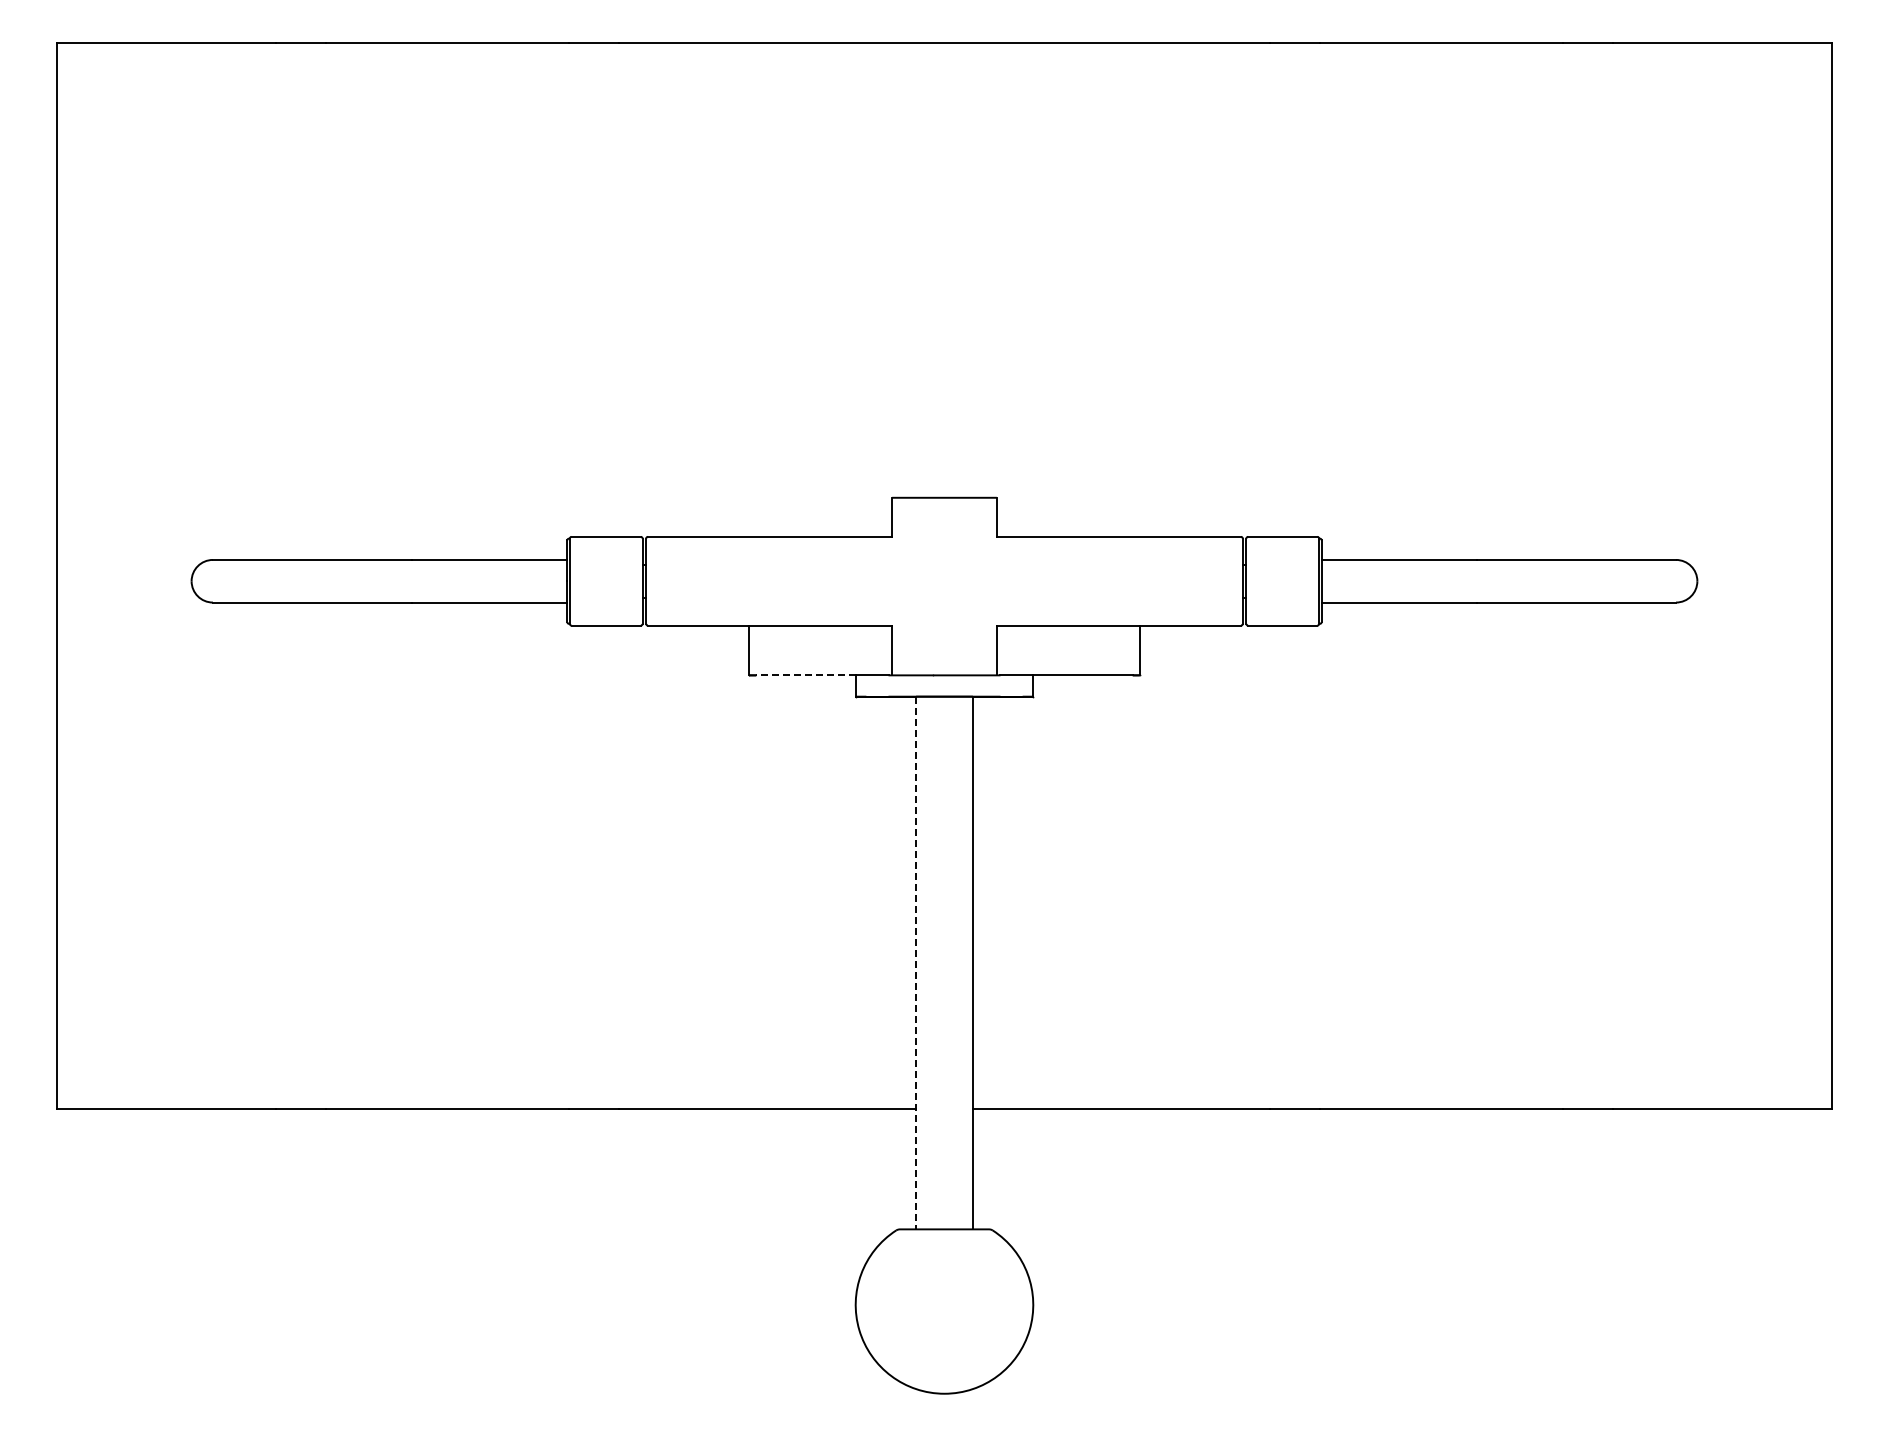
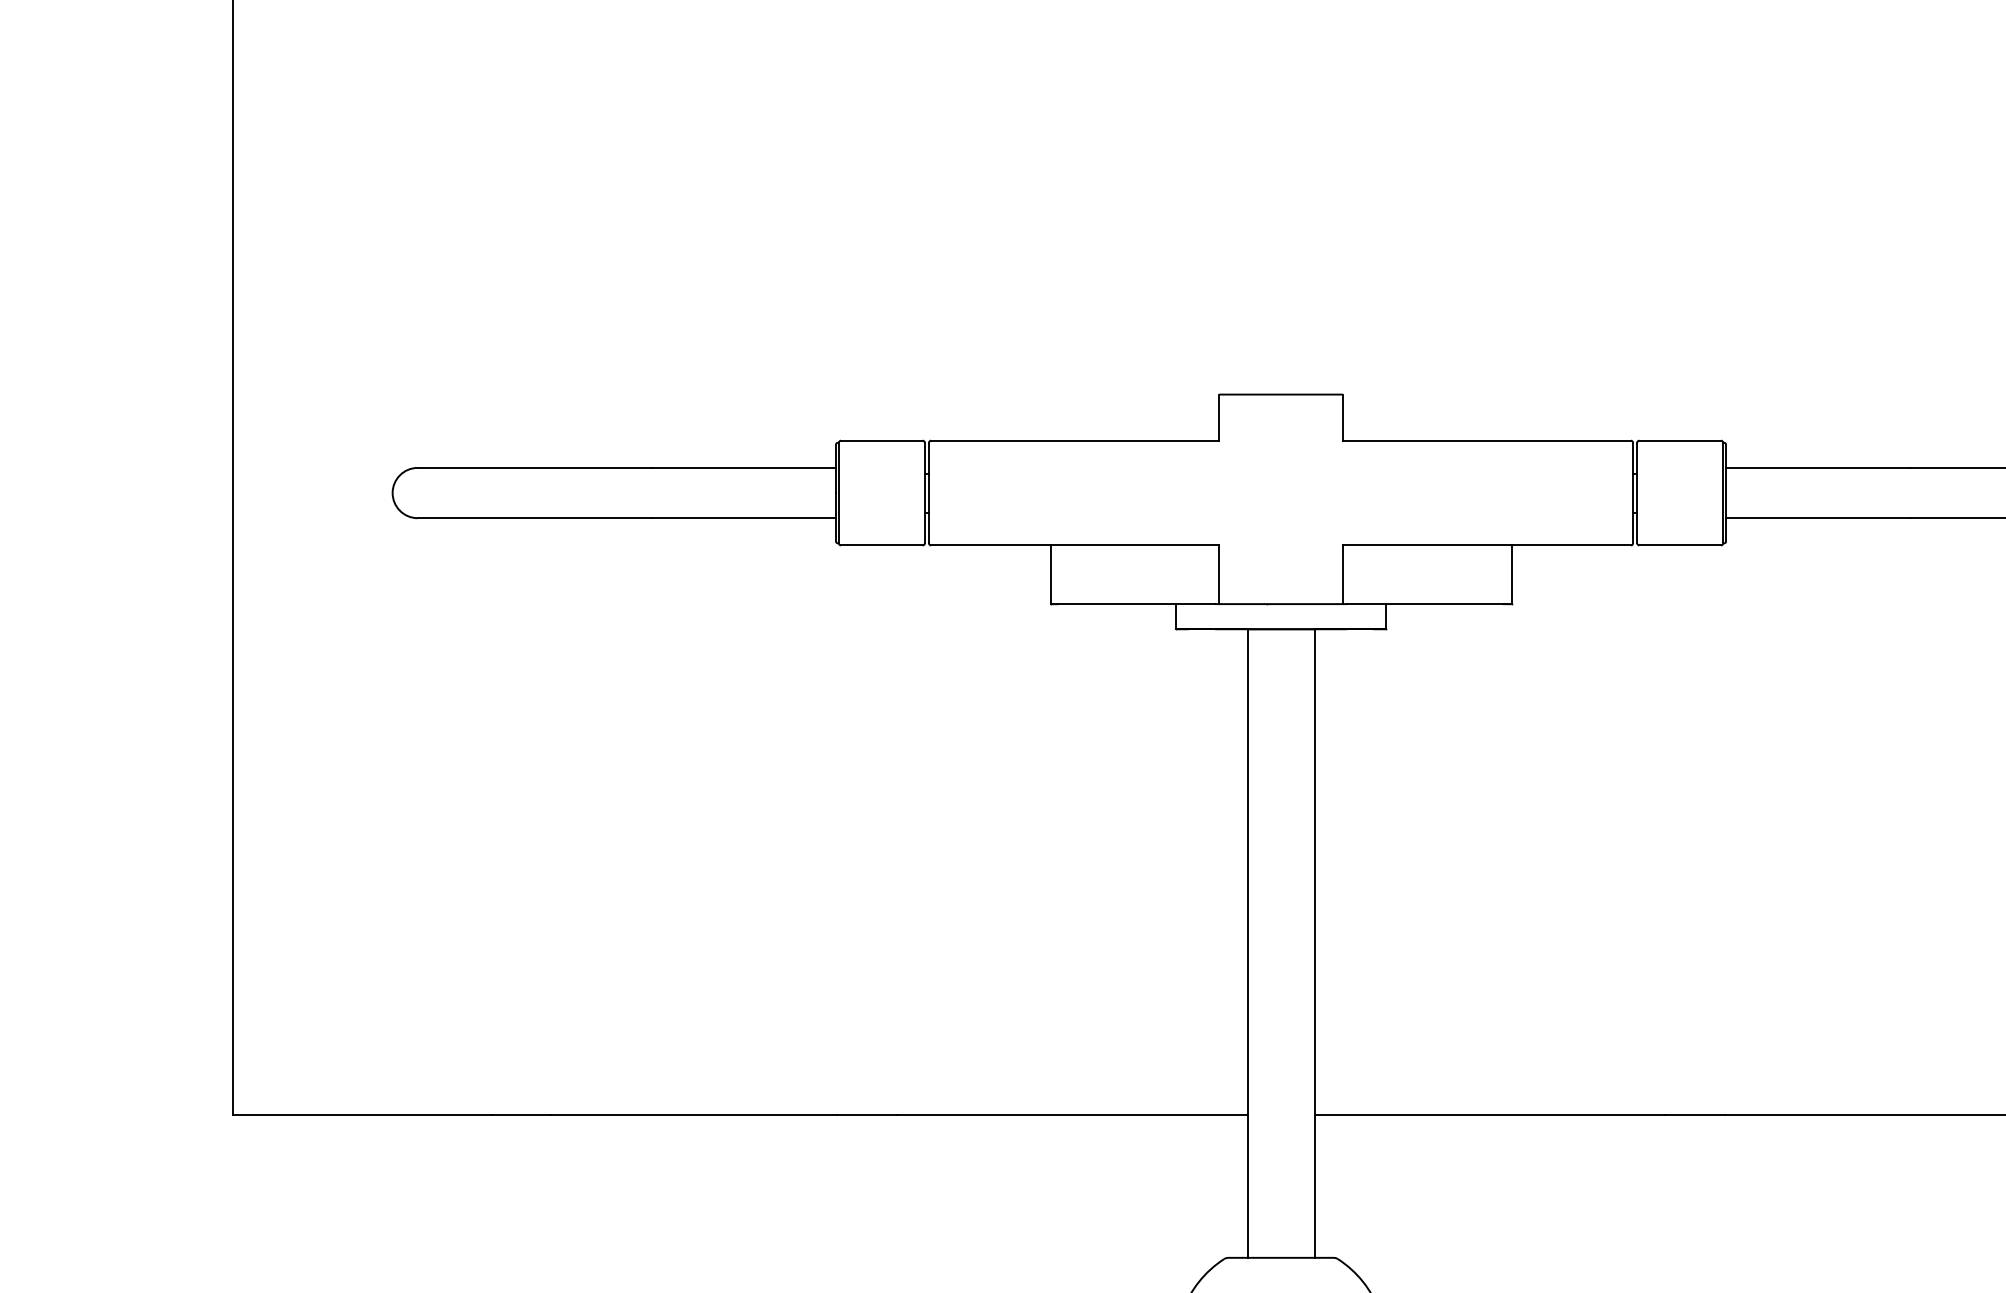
line: (805, 675) -> (1117, 604), dashed -> solid
line: (916, 963) -> (1248, 944), dashed -> solid

